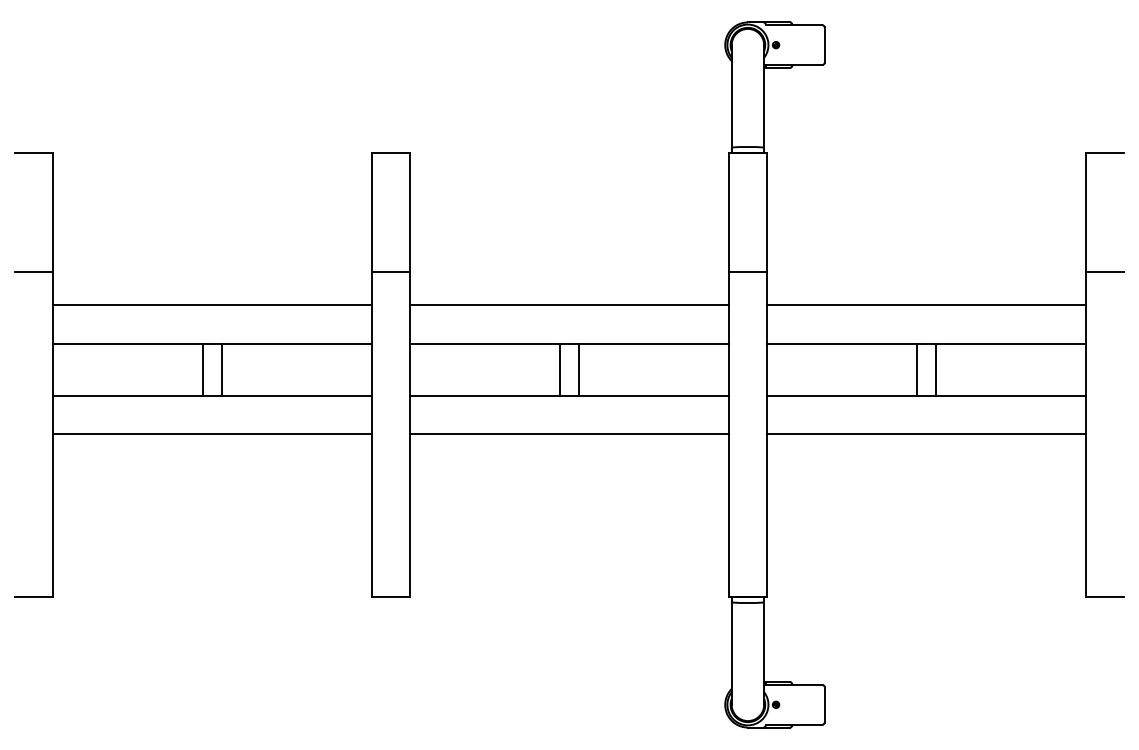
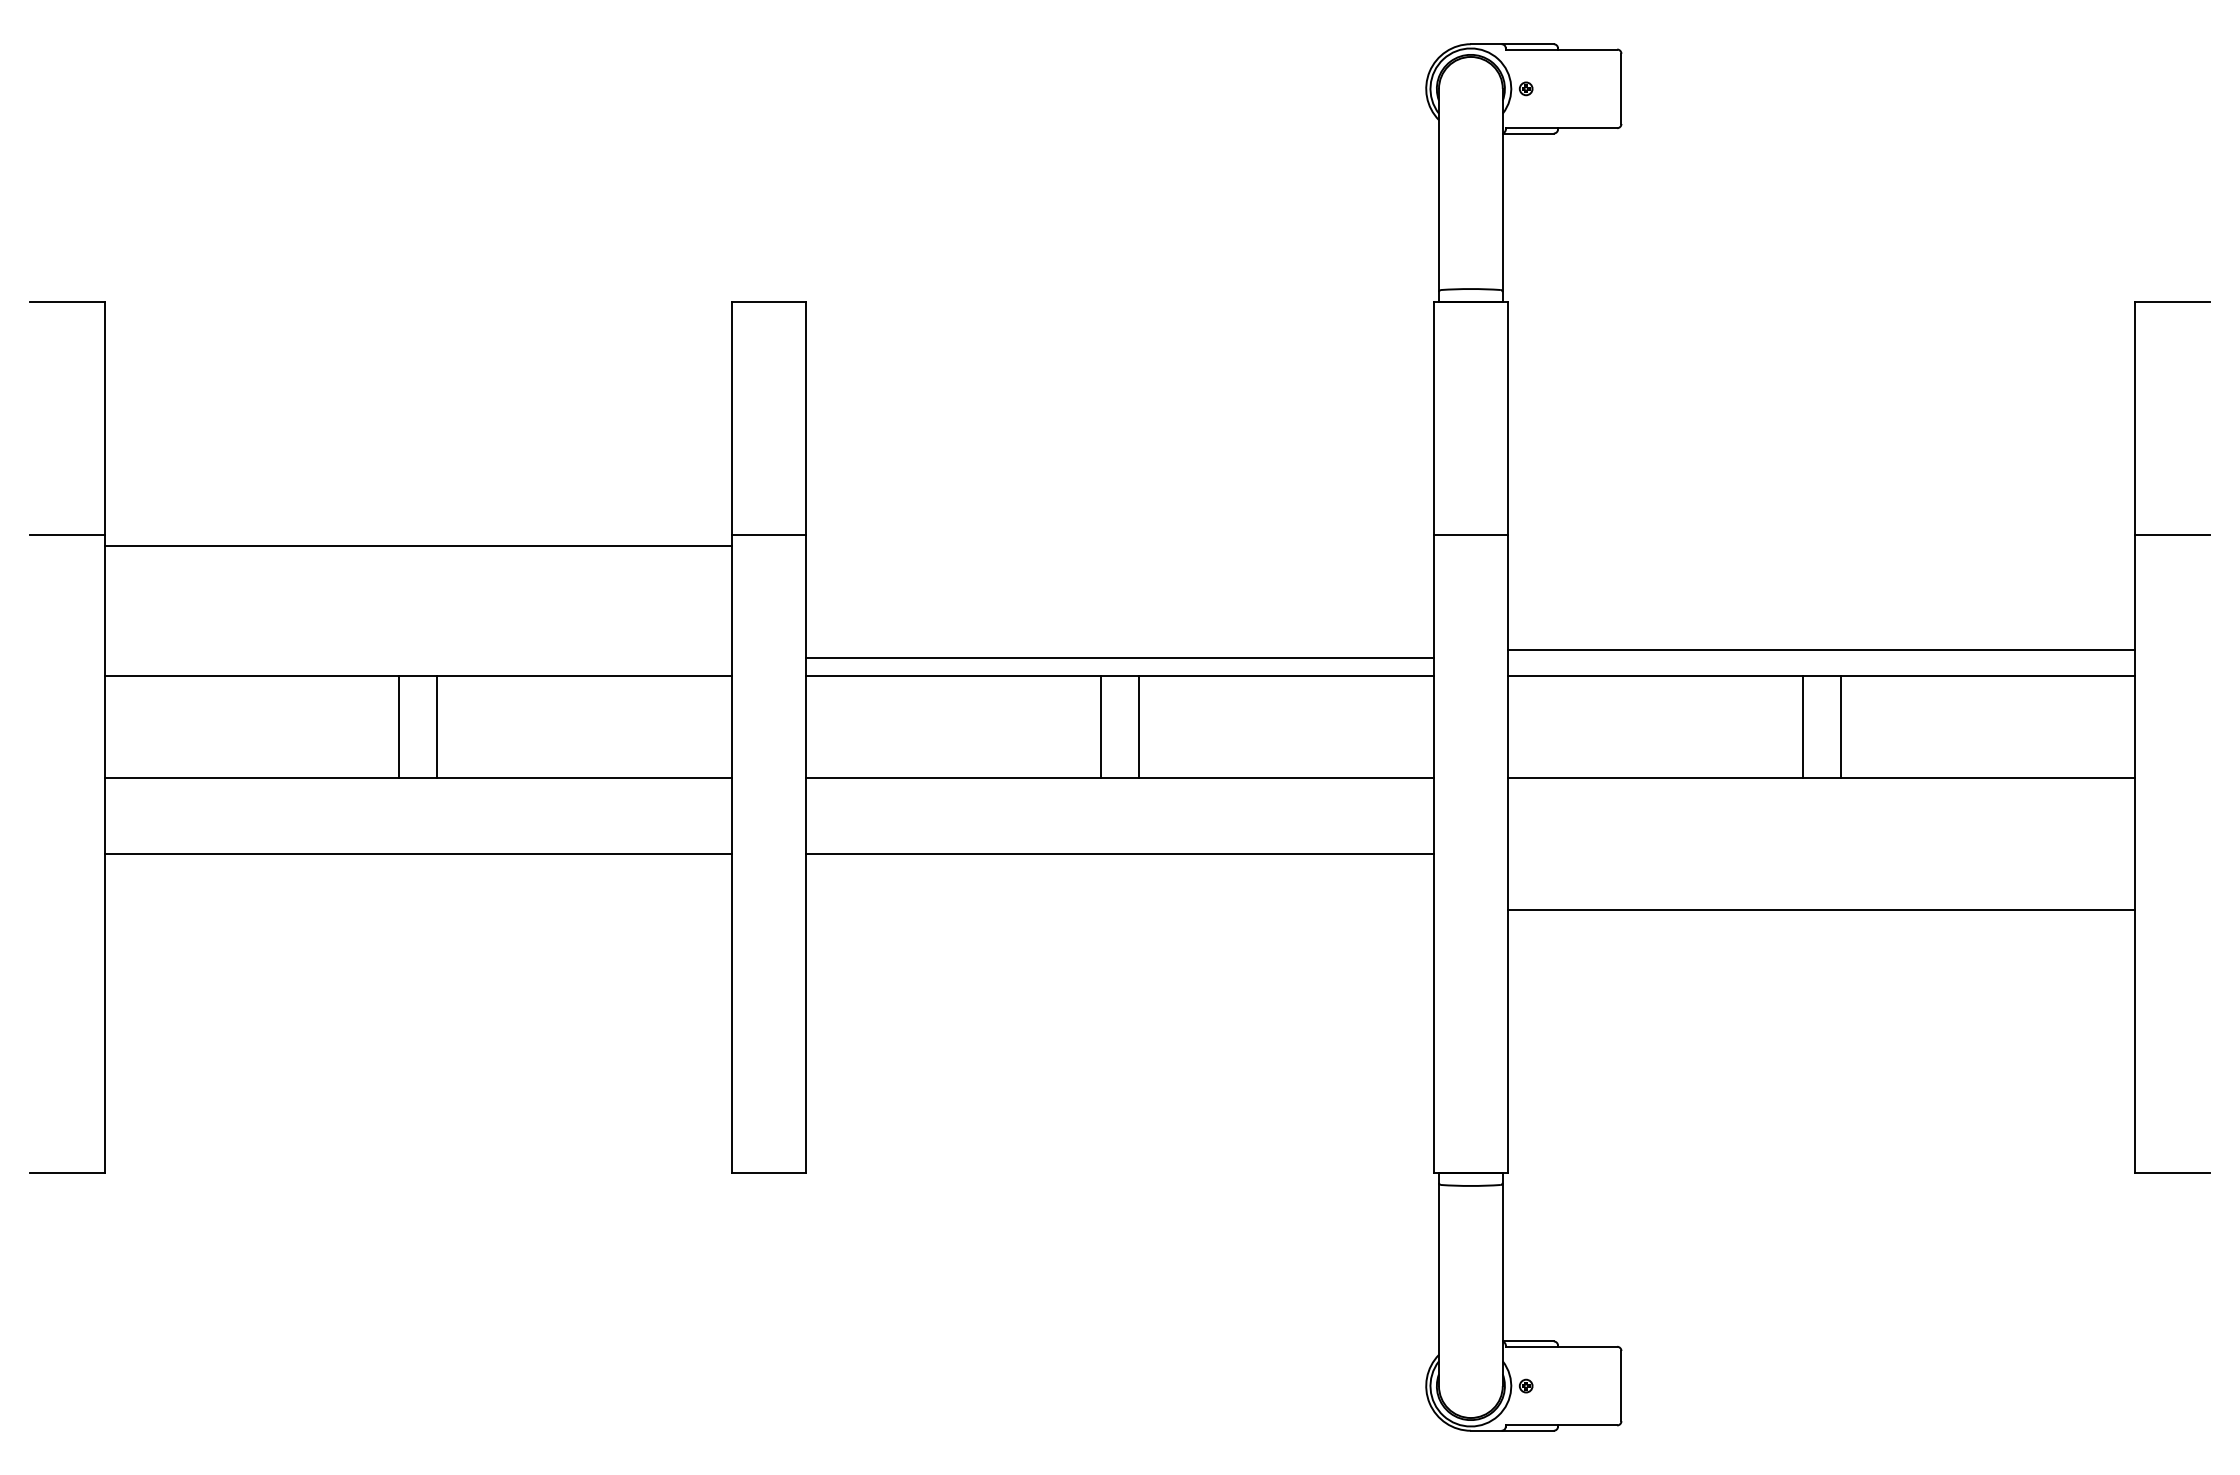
line: (212, 304) -> (417, 545), moved
line: (569, 304) -> (1120, 657), moved
line: (925, 304) -> (1820, 649), moved
line: (925, 434) -> (1820, 909), moved

